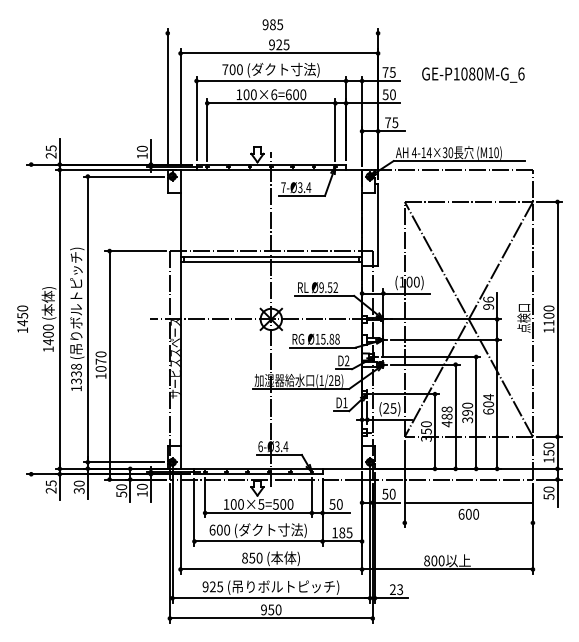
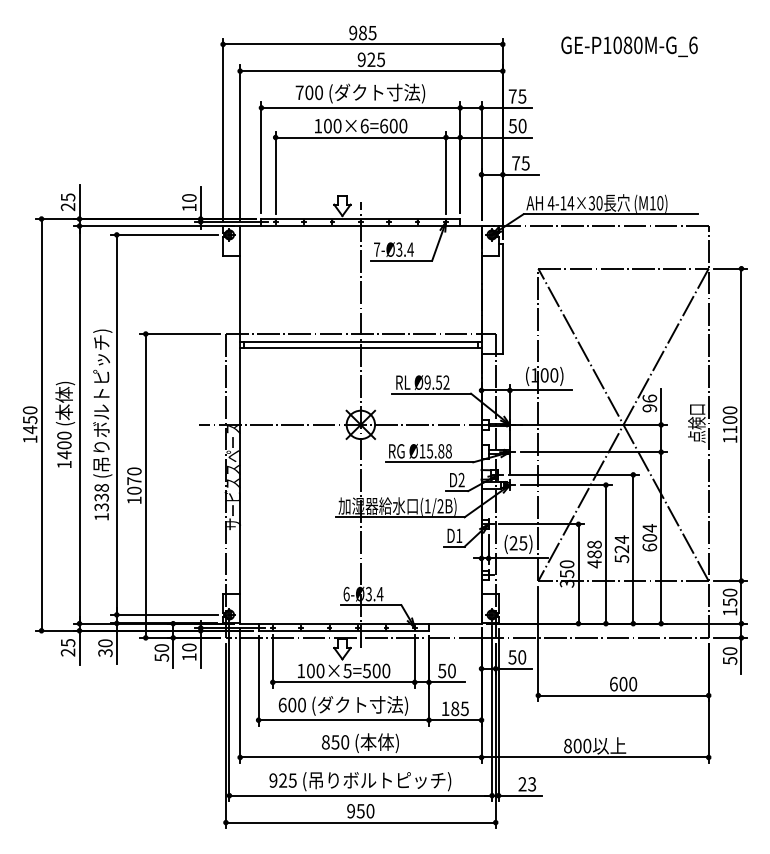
line: (272, 33) -> (362, 44), added
text: (473, 74) -> (629, 45), moved
line: (31, 319) -> (41, 425), added
text: (467, 412) -> (621, 548), 390 -> 524
line: (468, 502) -> (623, 694), moved

